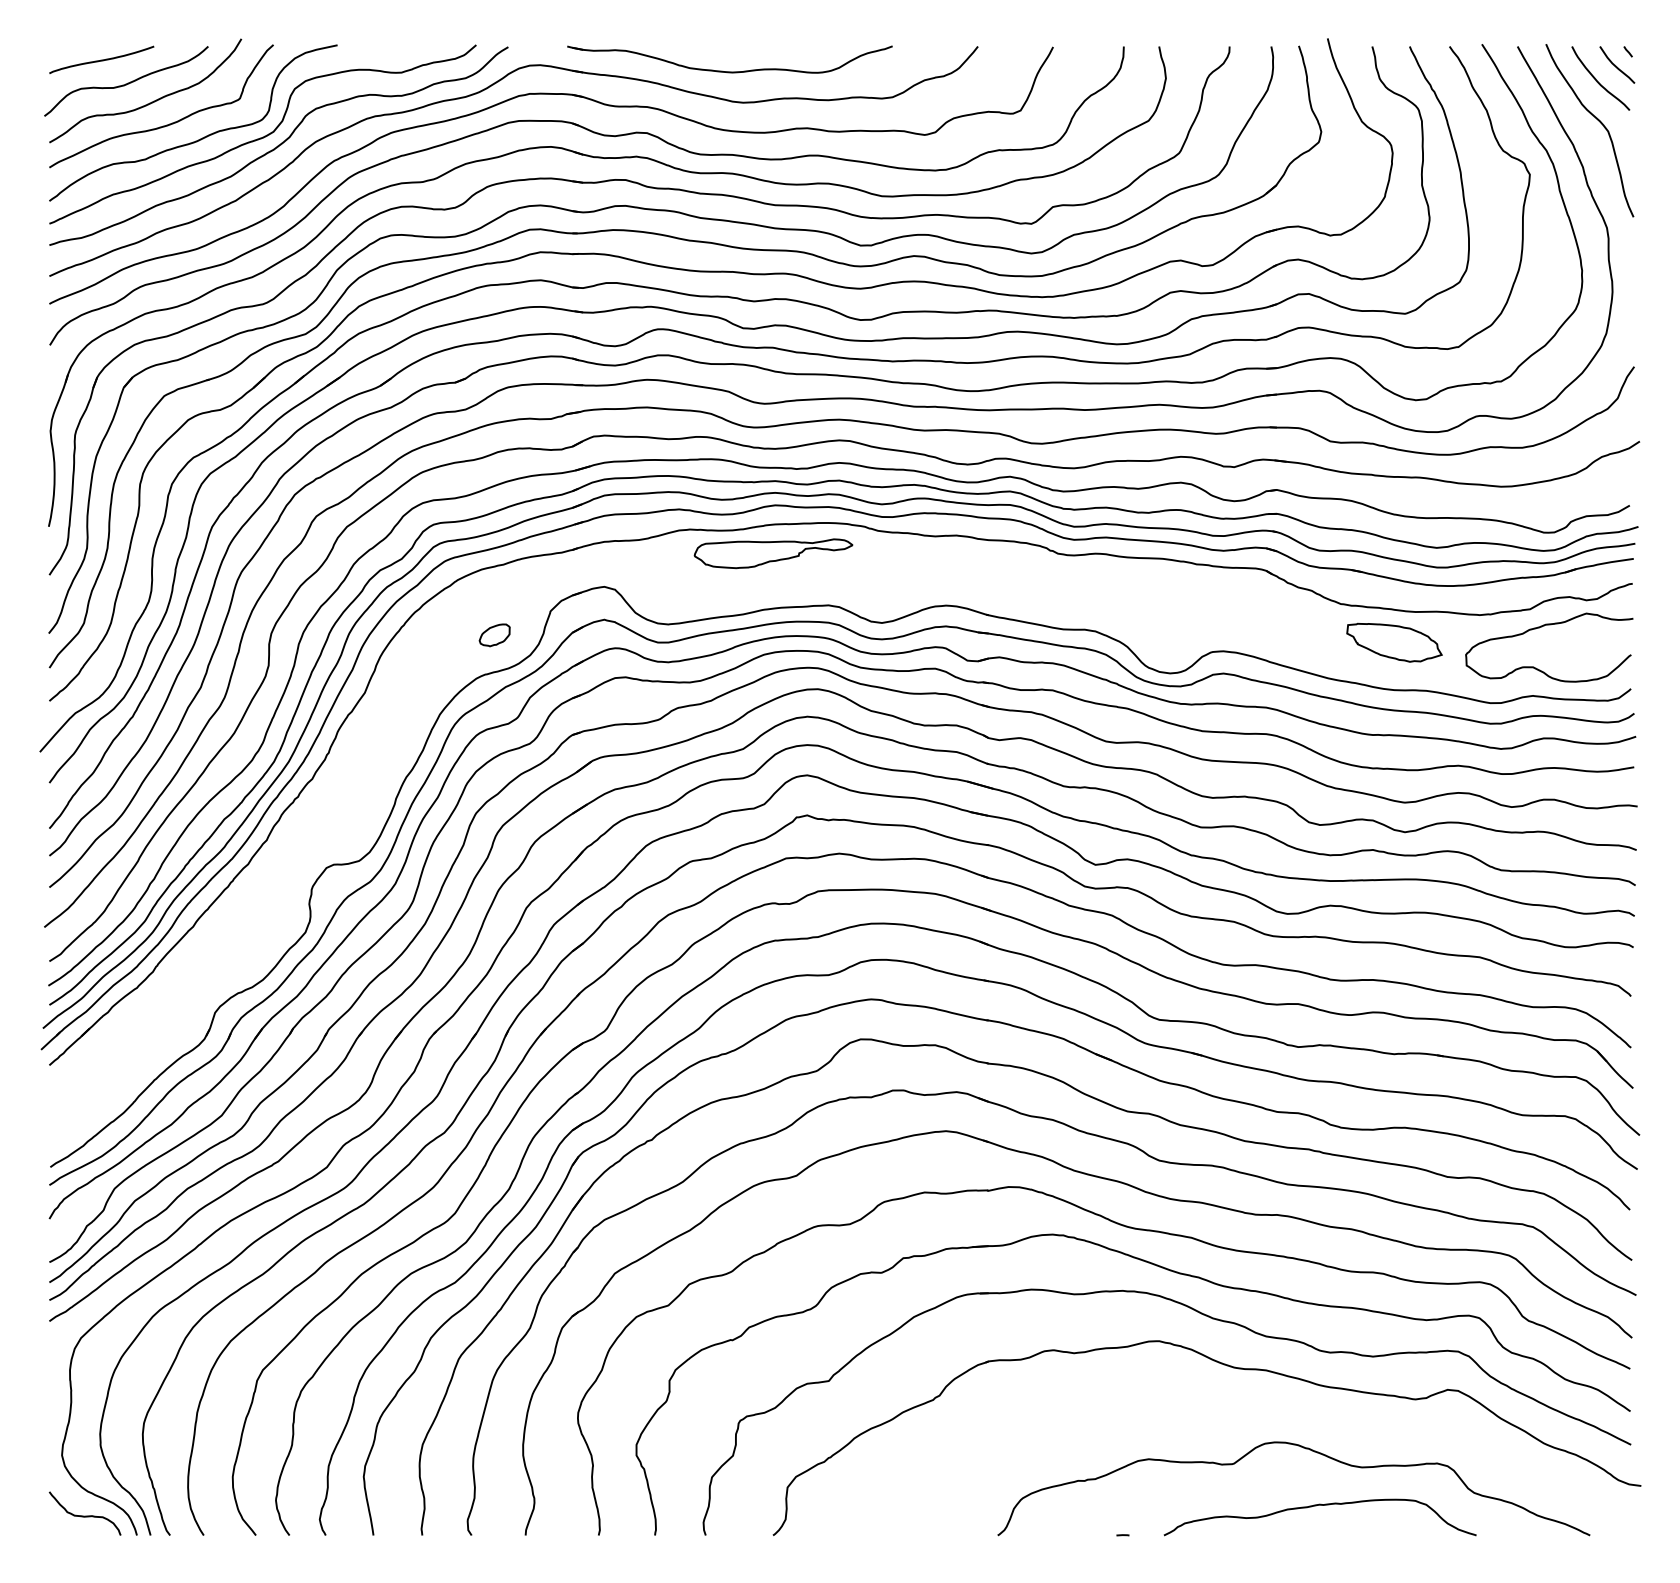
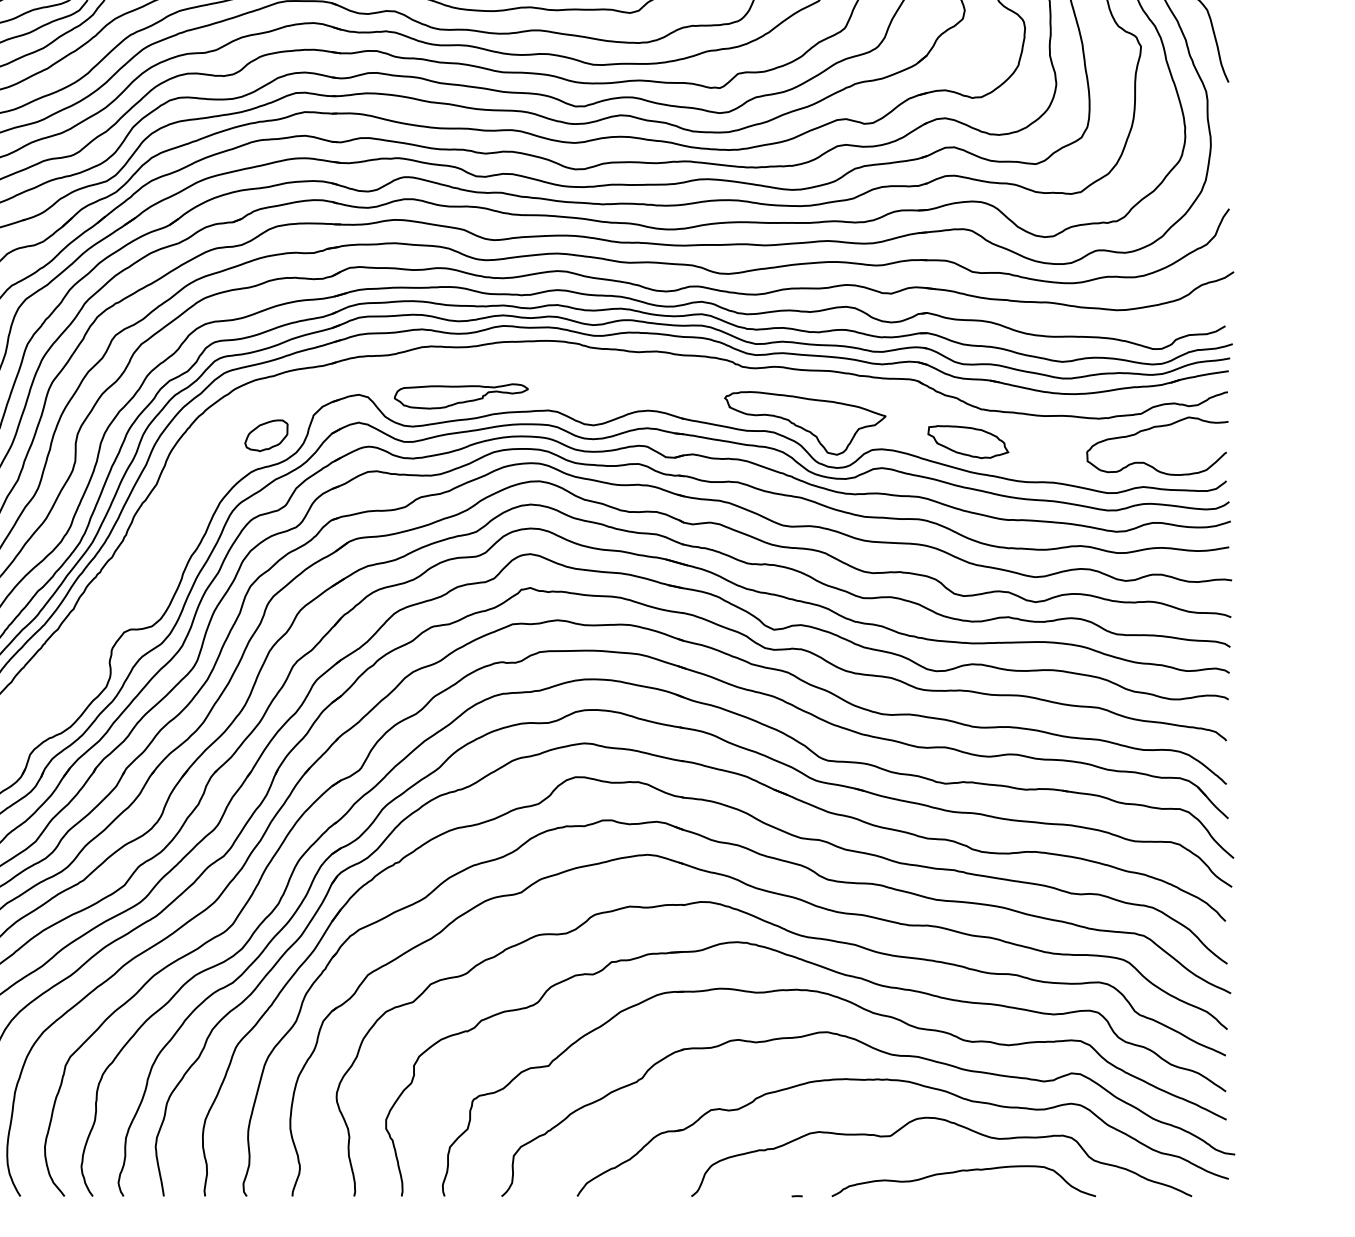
part: (773, 553) -> (461, 396), moved
part: (1132, 620) -> (805, 423), added
part: (494, 635) -> (266, 435), size x1.67
part: (1394, 642) -> (968, 441), moved
part: (1267, 1404) -> (919, 1085), added

